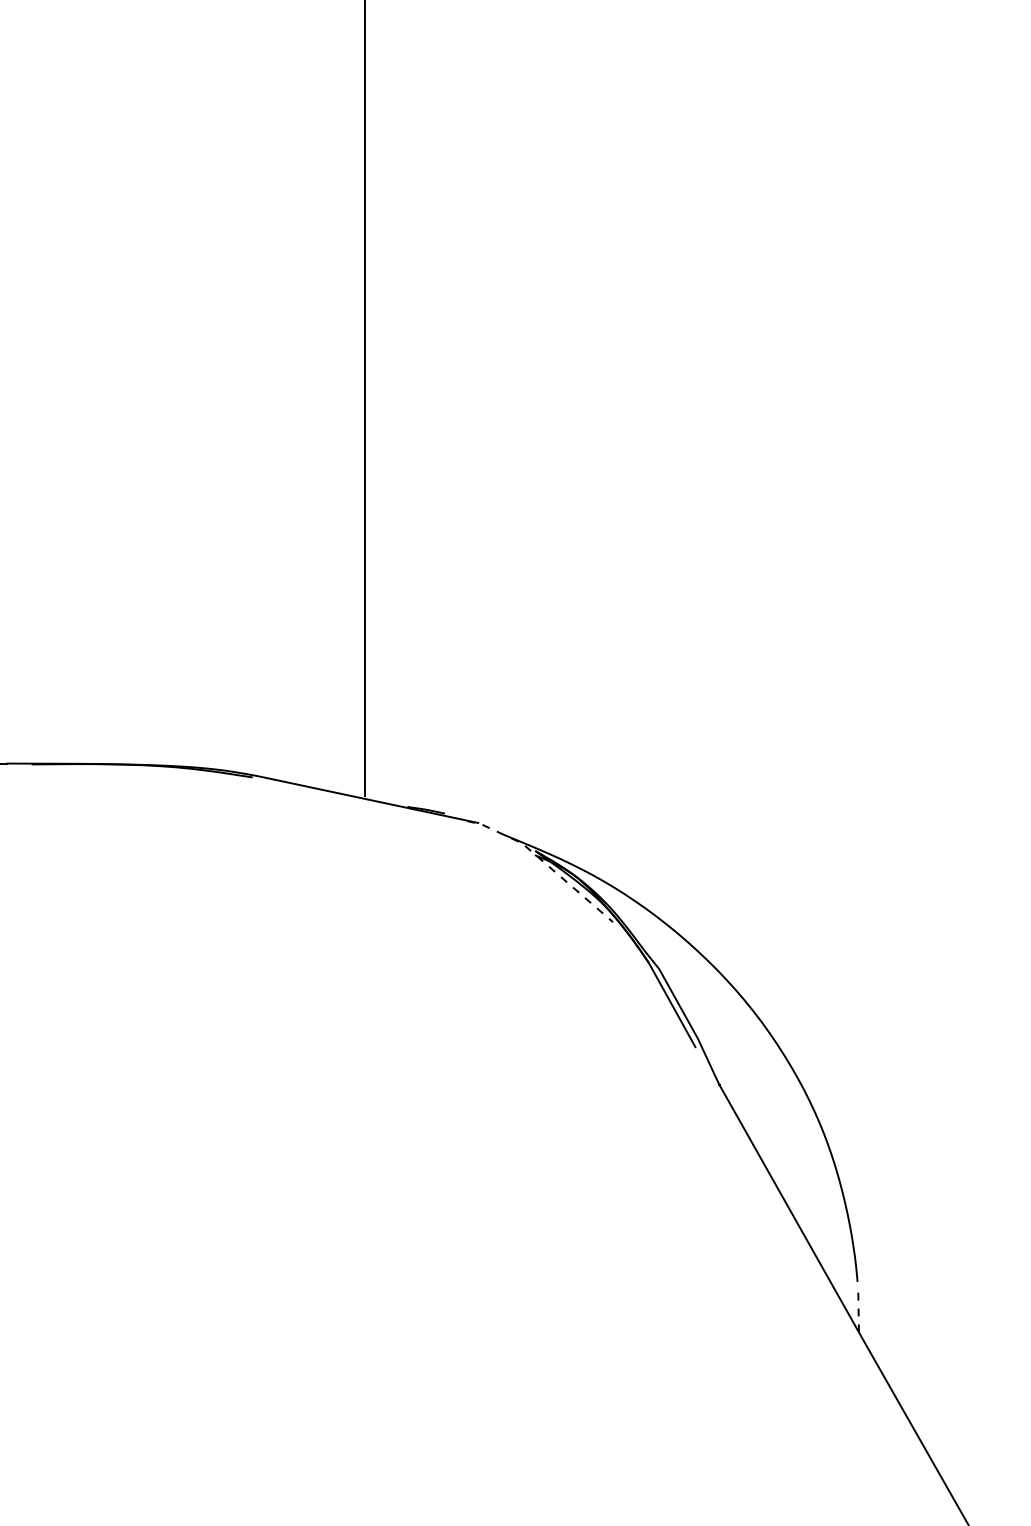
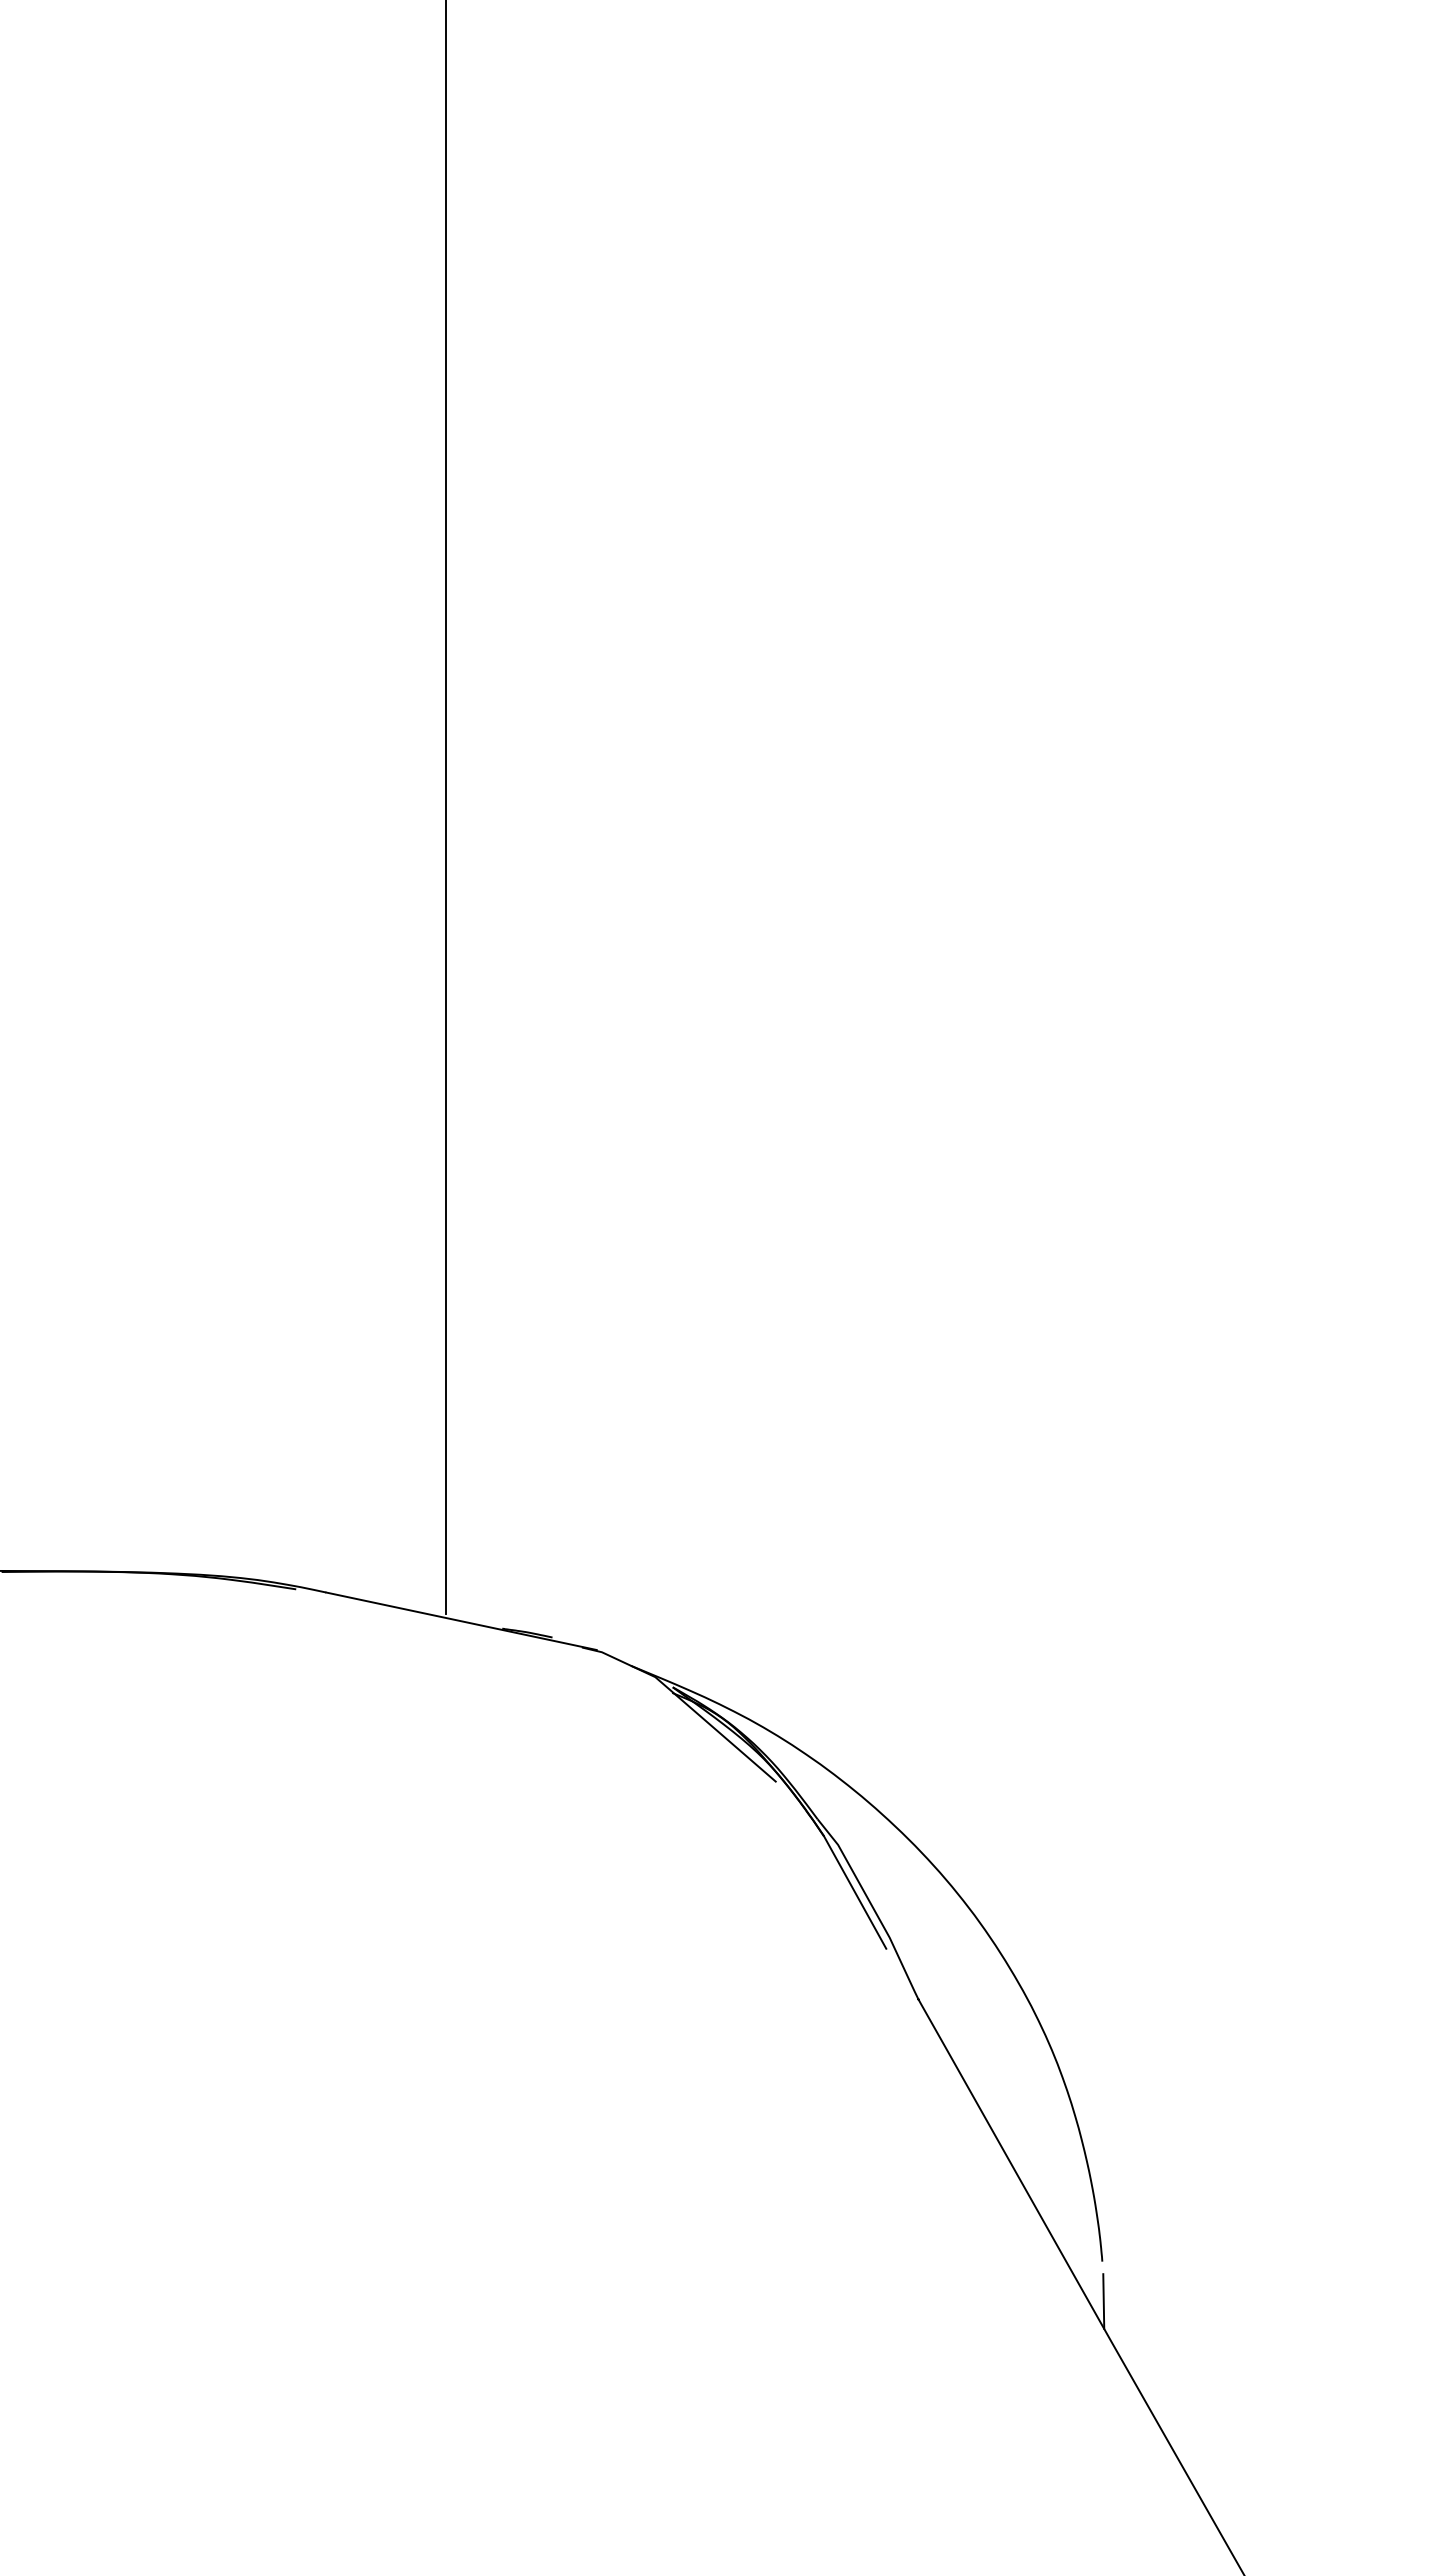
line: (544, 863) -> (685, 1703), dashed -> solid
line: (858, 1311) -> (1103, 2301), dashed -> solid

